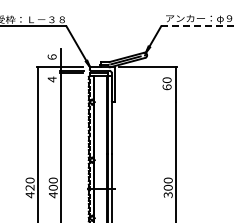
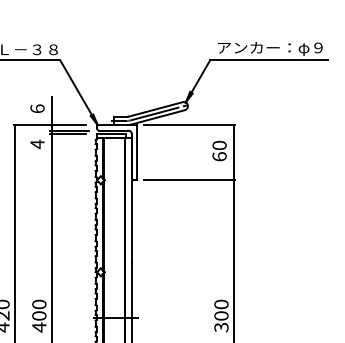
line: (198, 26) -> (269, 60), dashed -> solid
line: (147, 102) -> (188, 180), added

